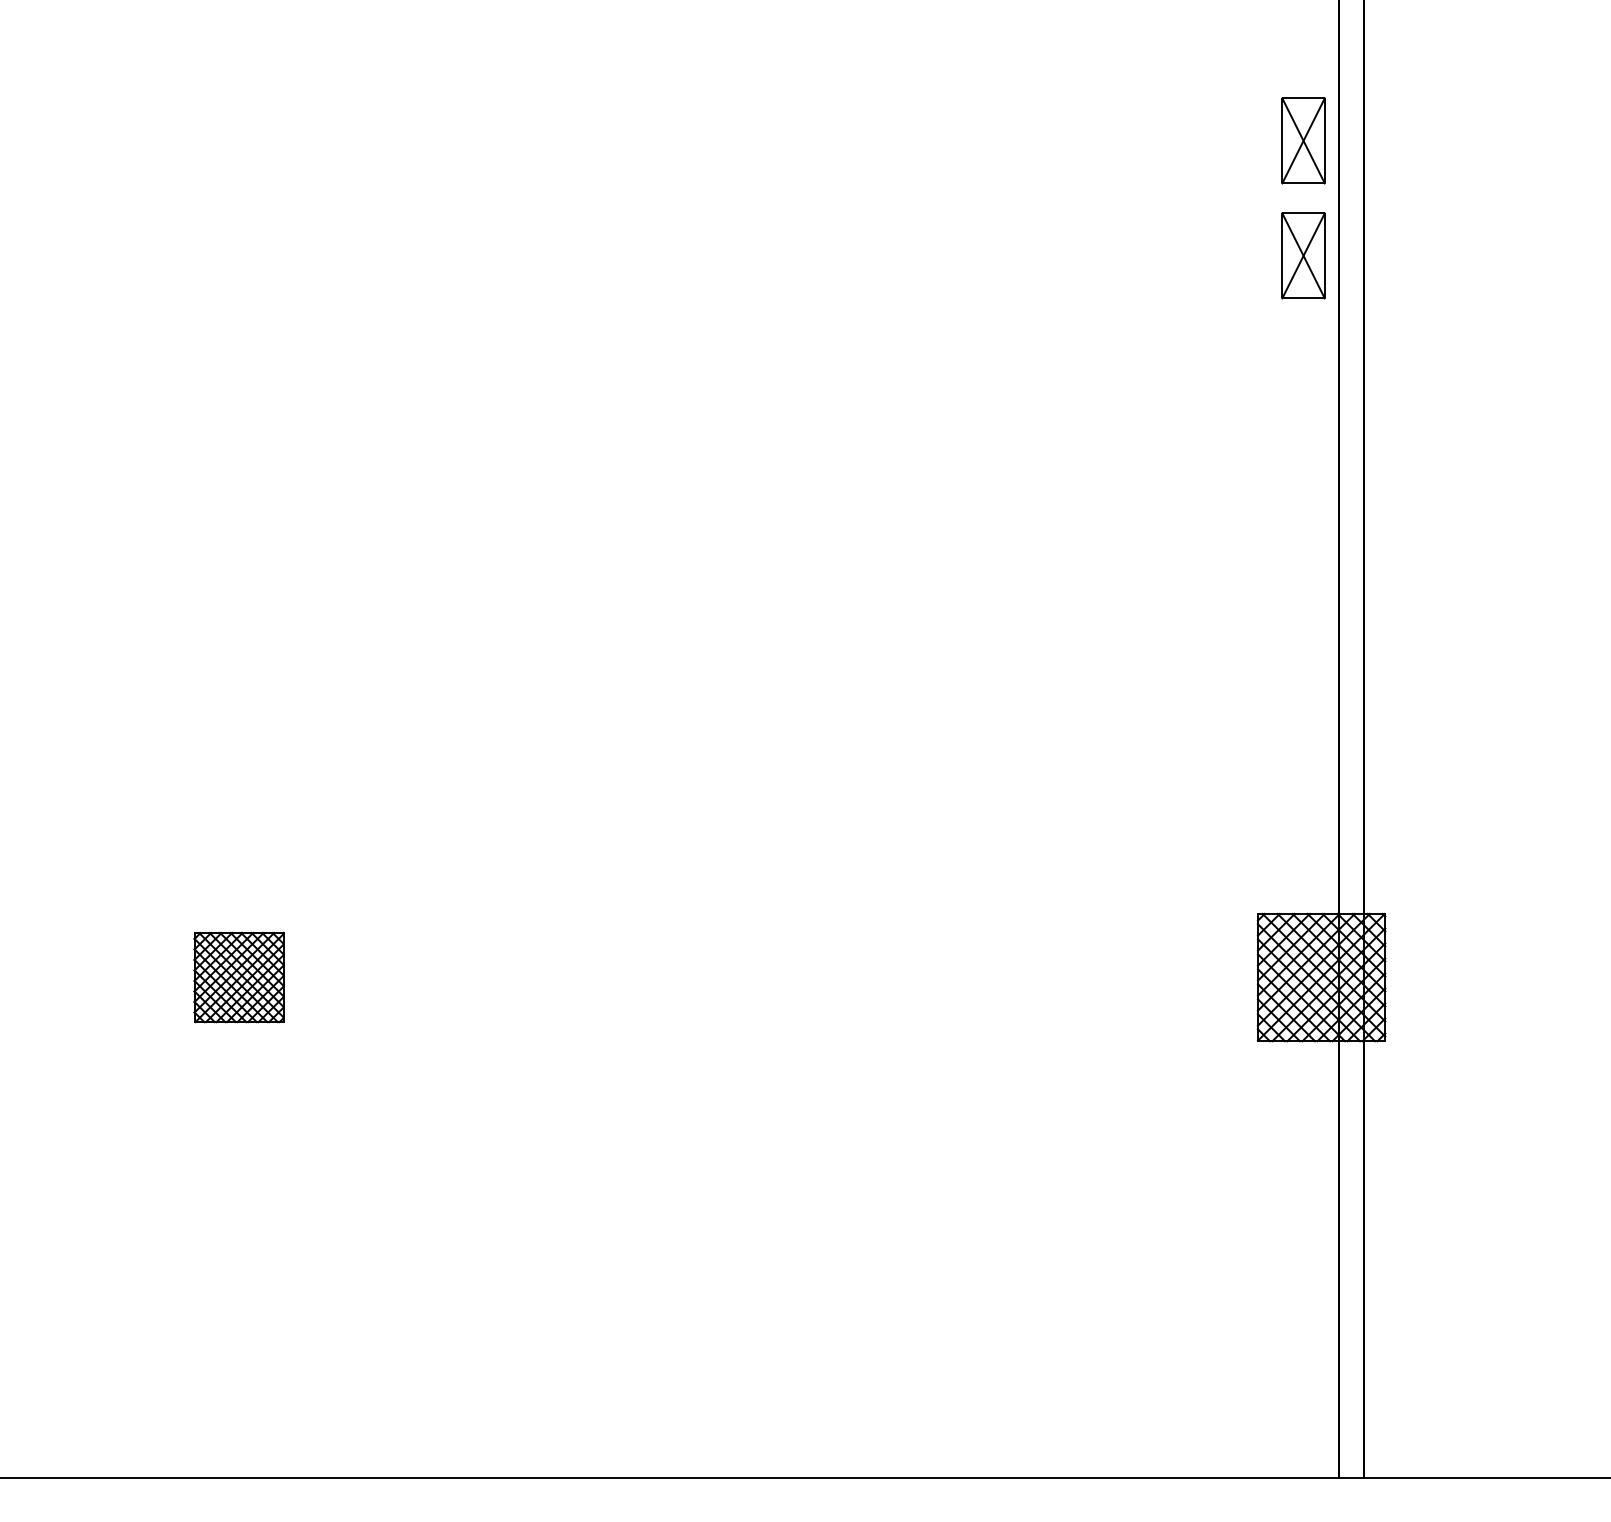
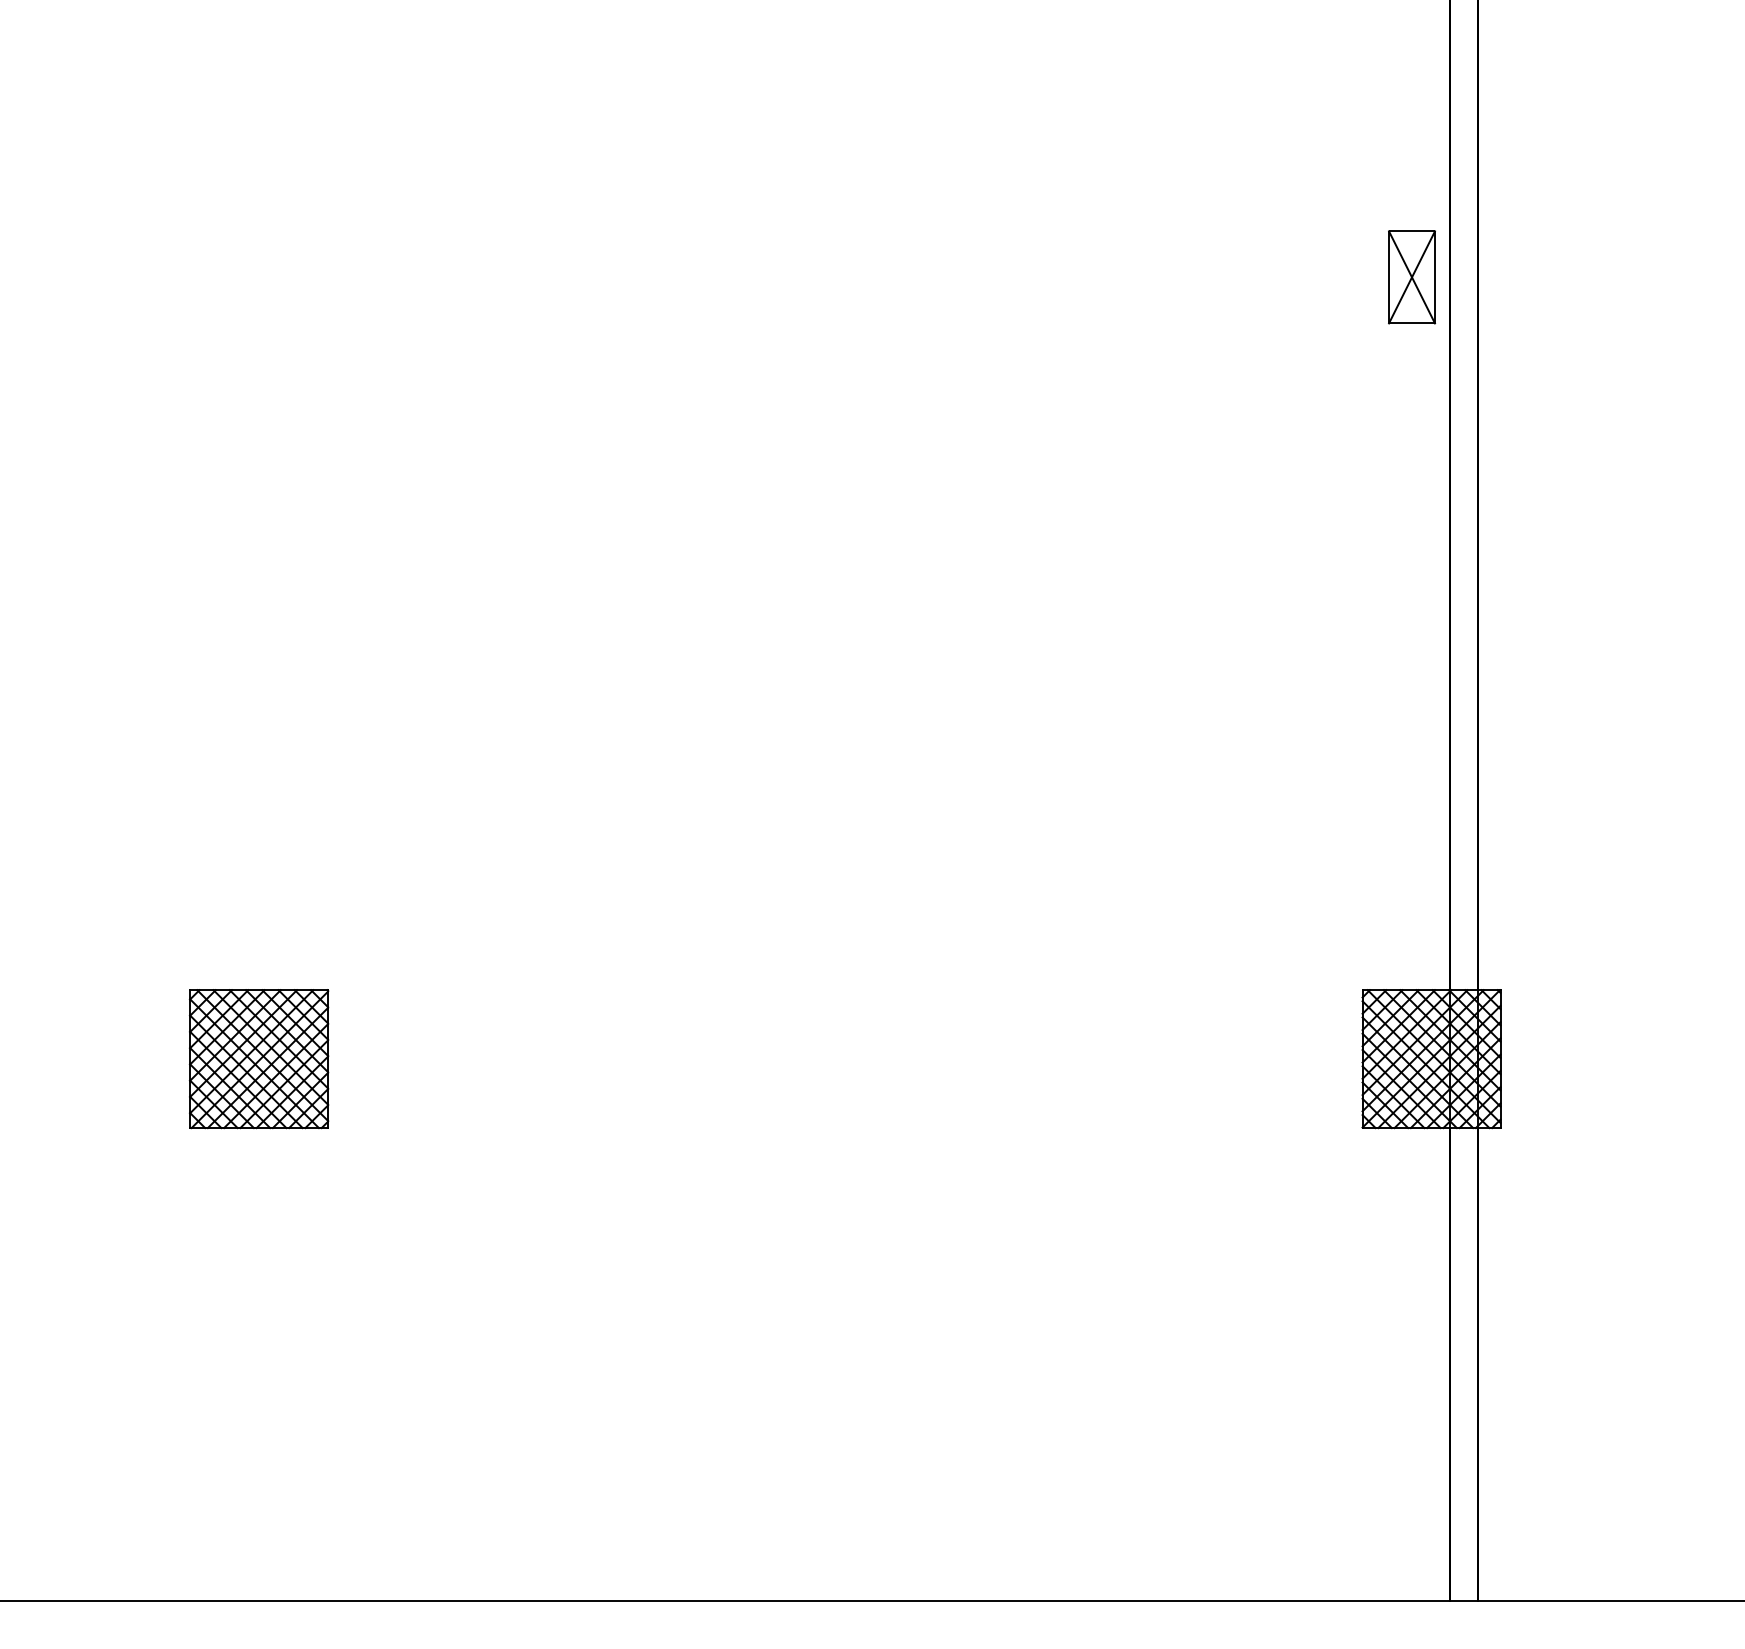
part: (1303, 140) -> (1411, 152), removed
part: (238, 977) -> (258, 1059), size x1.43

